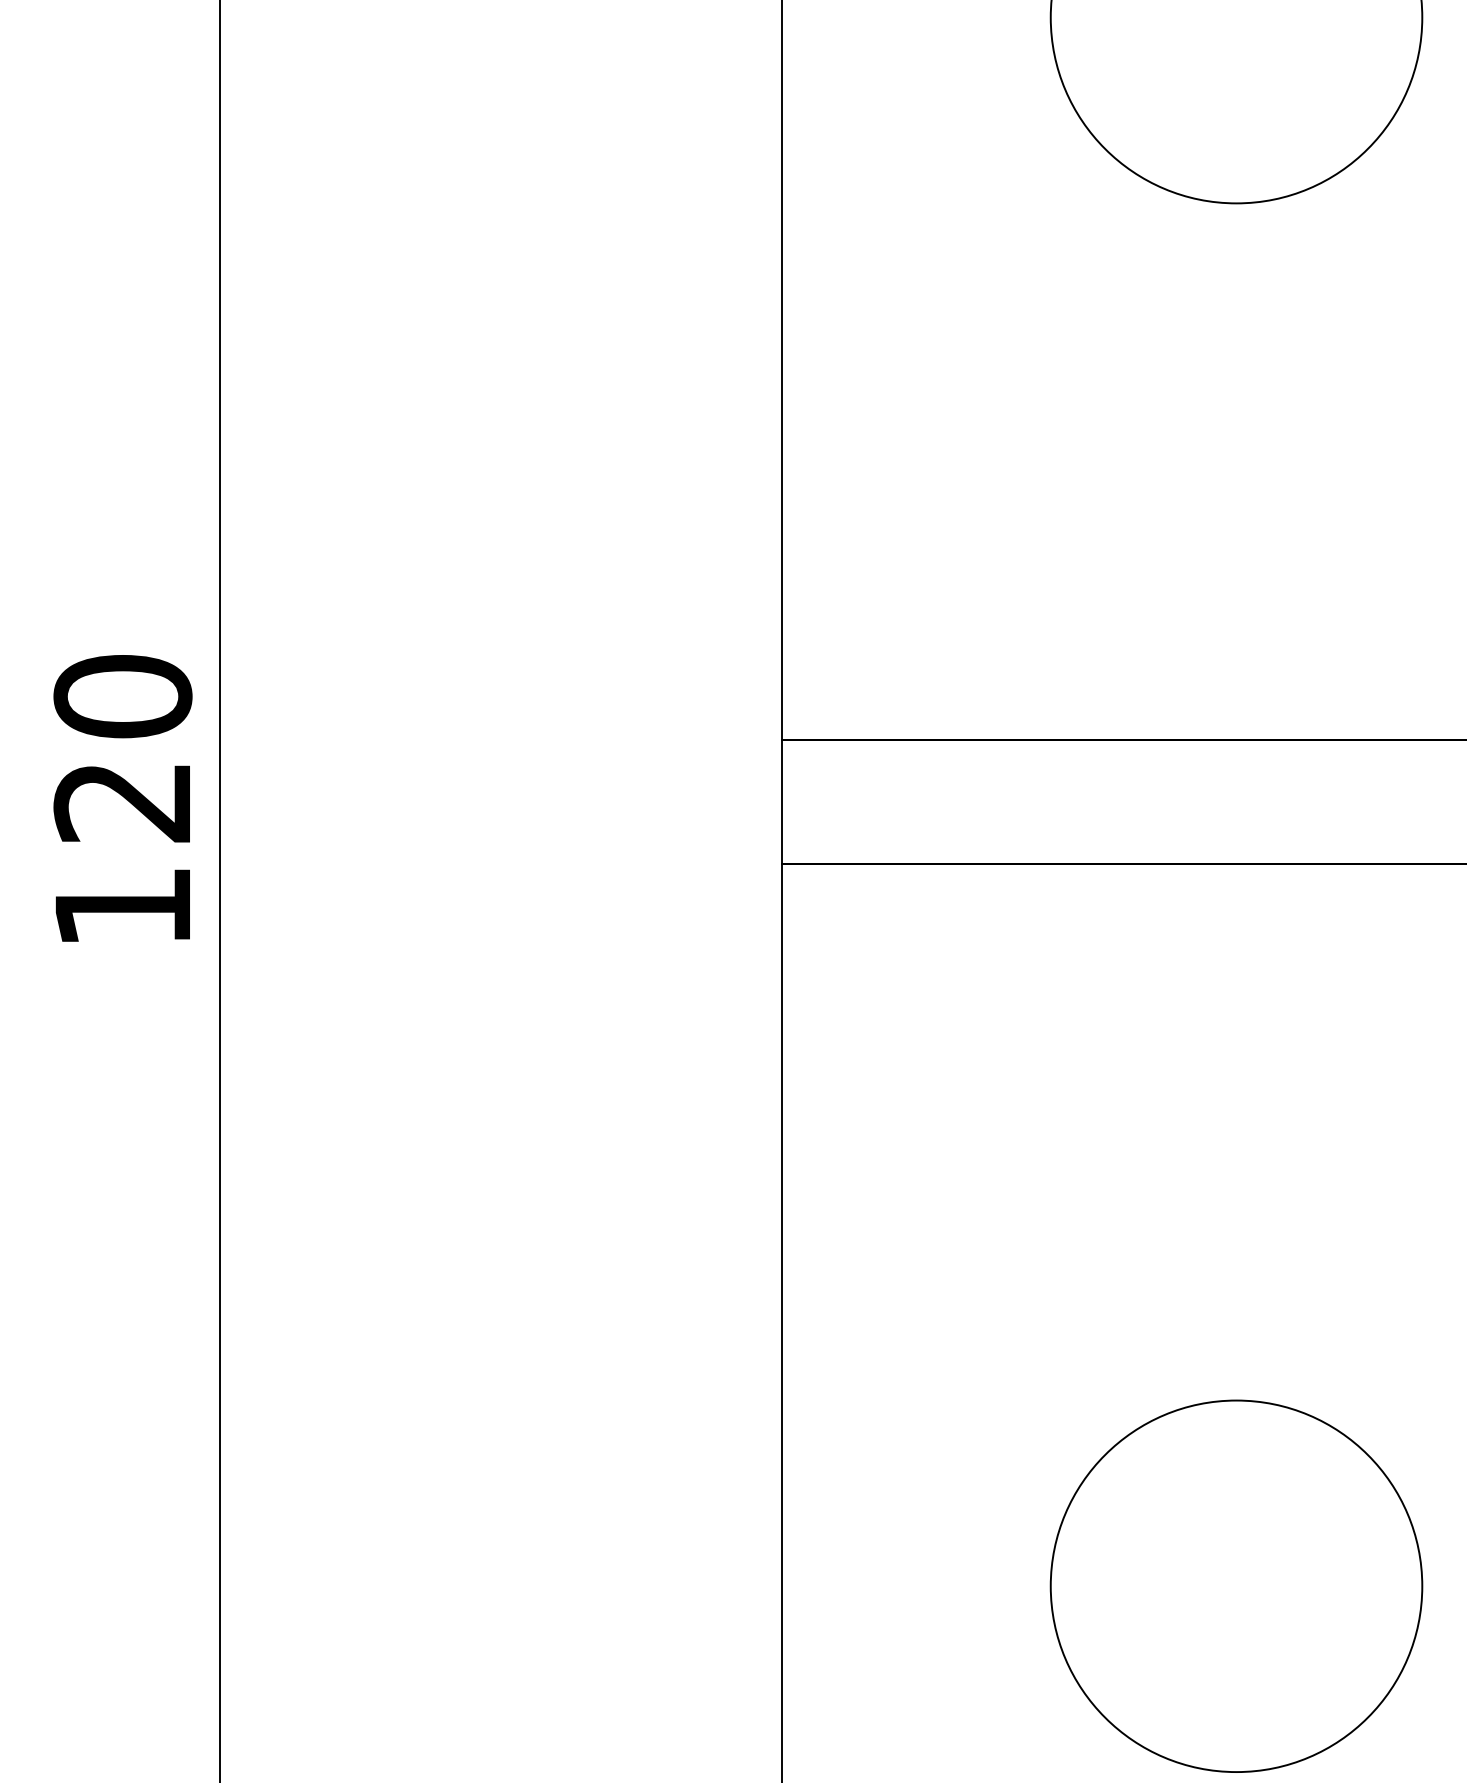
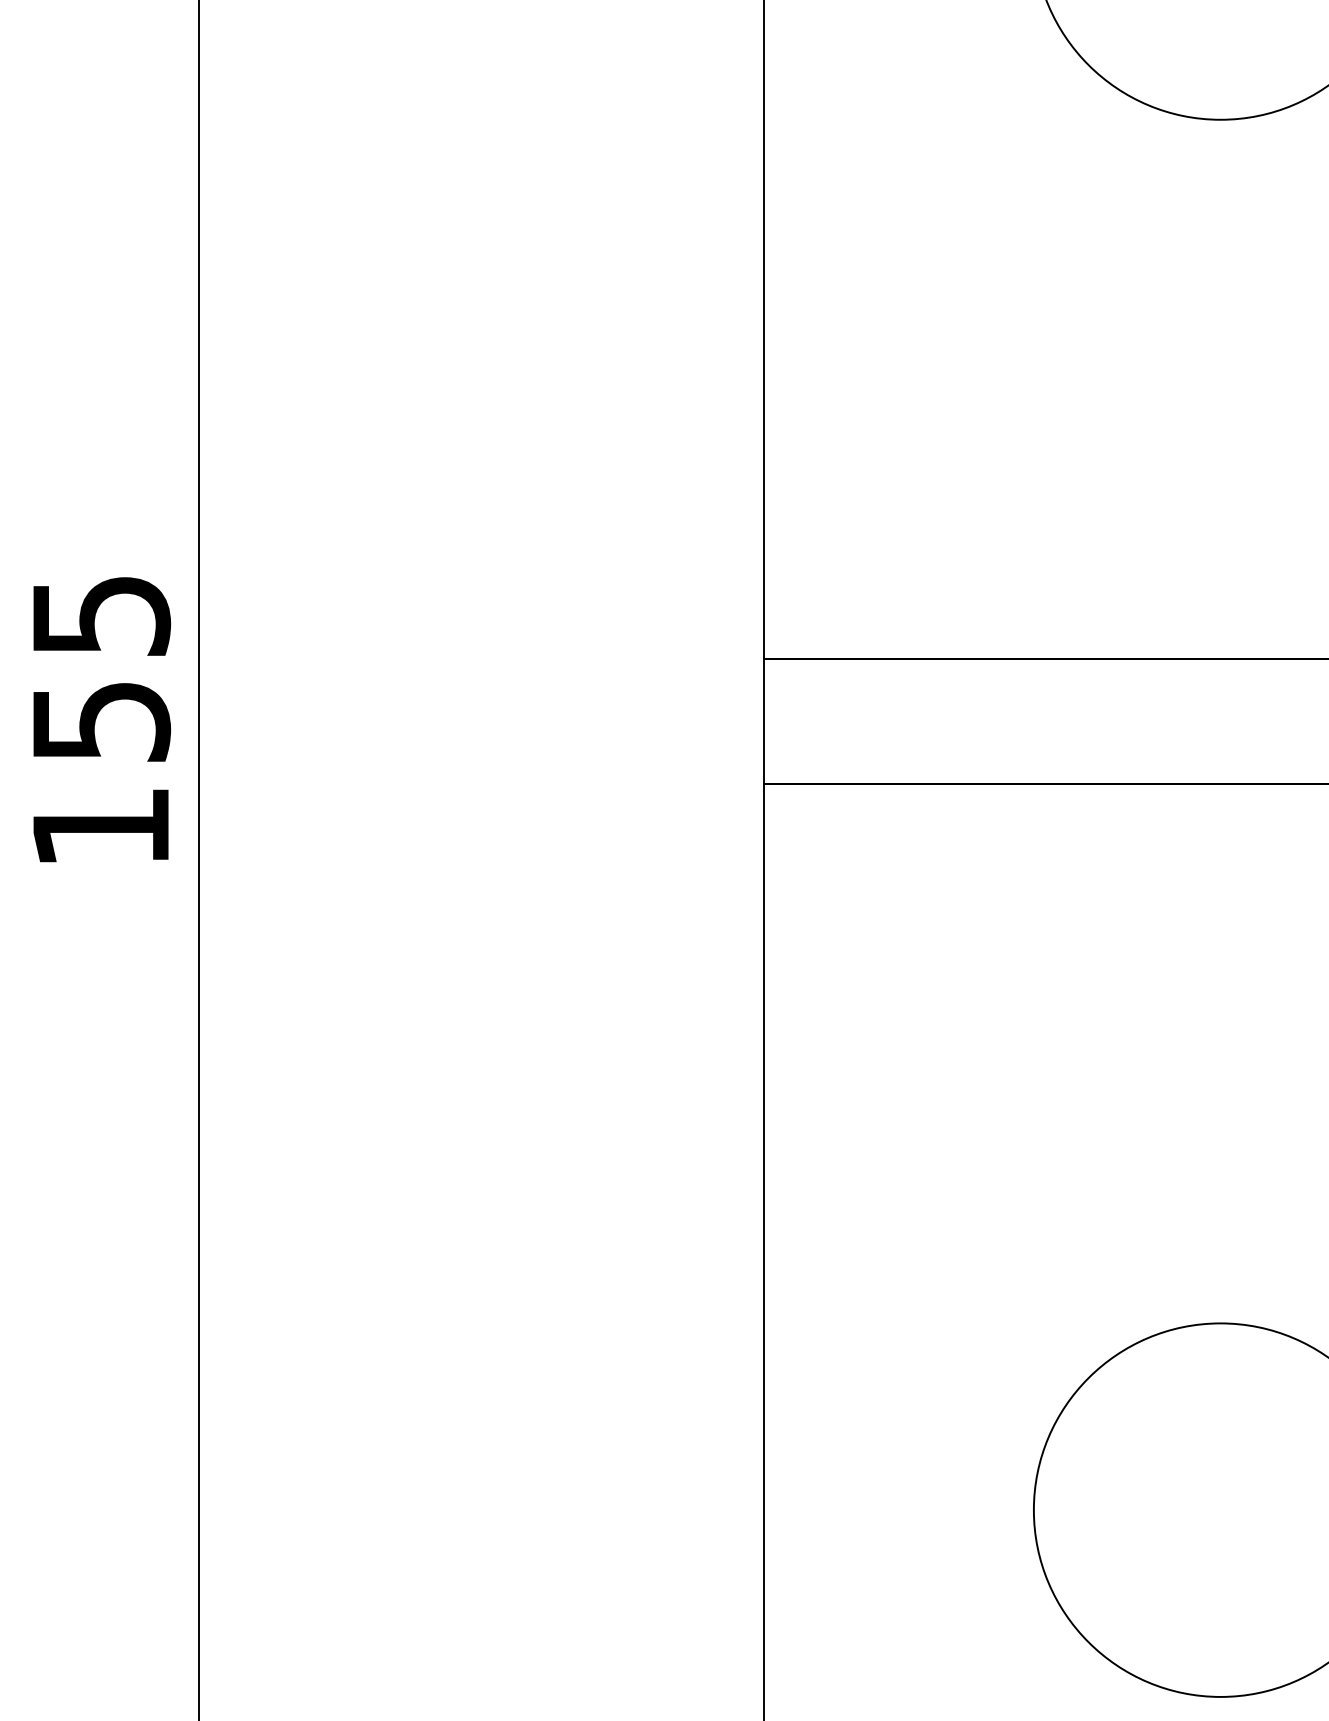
text: (122, 748) -> (100, 667), 120 -> 155

